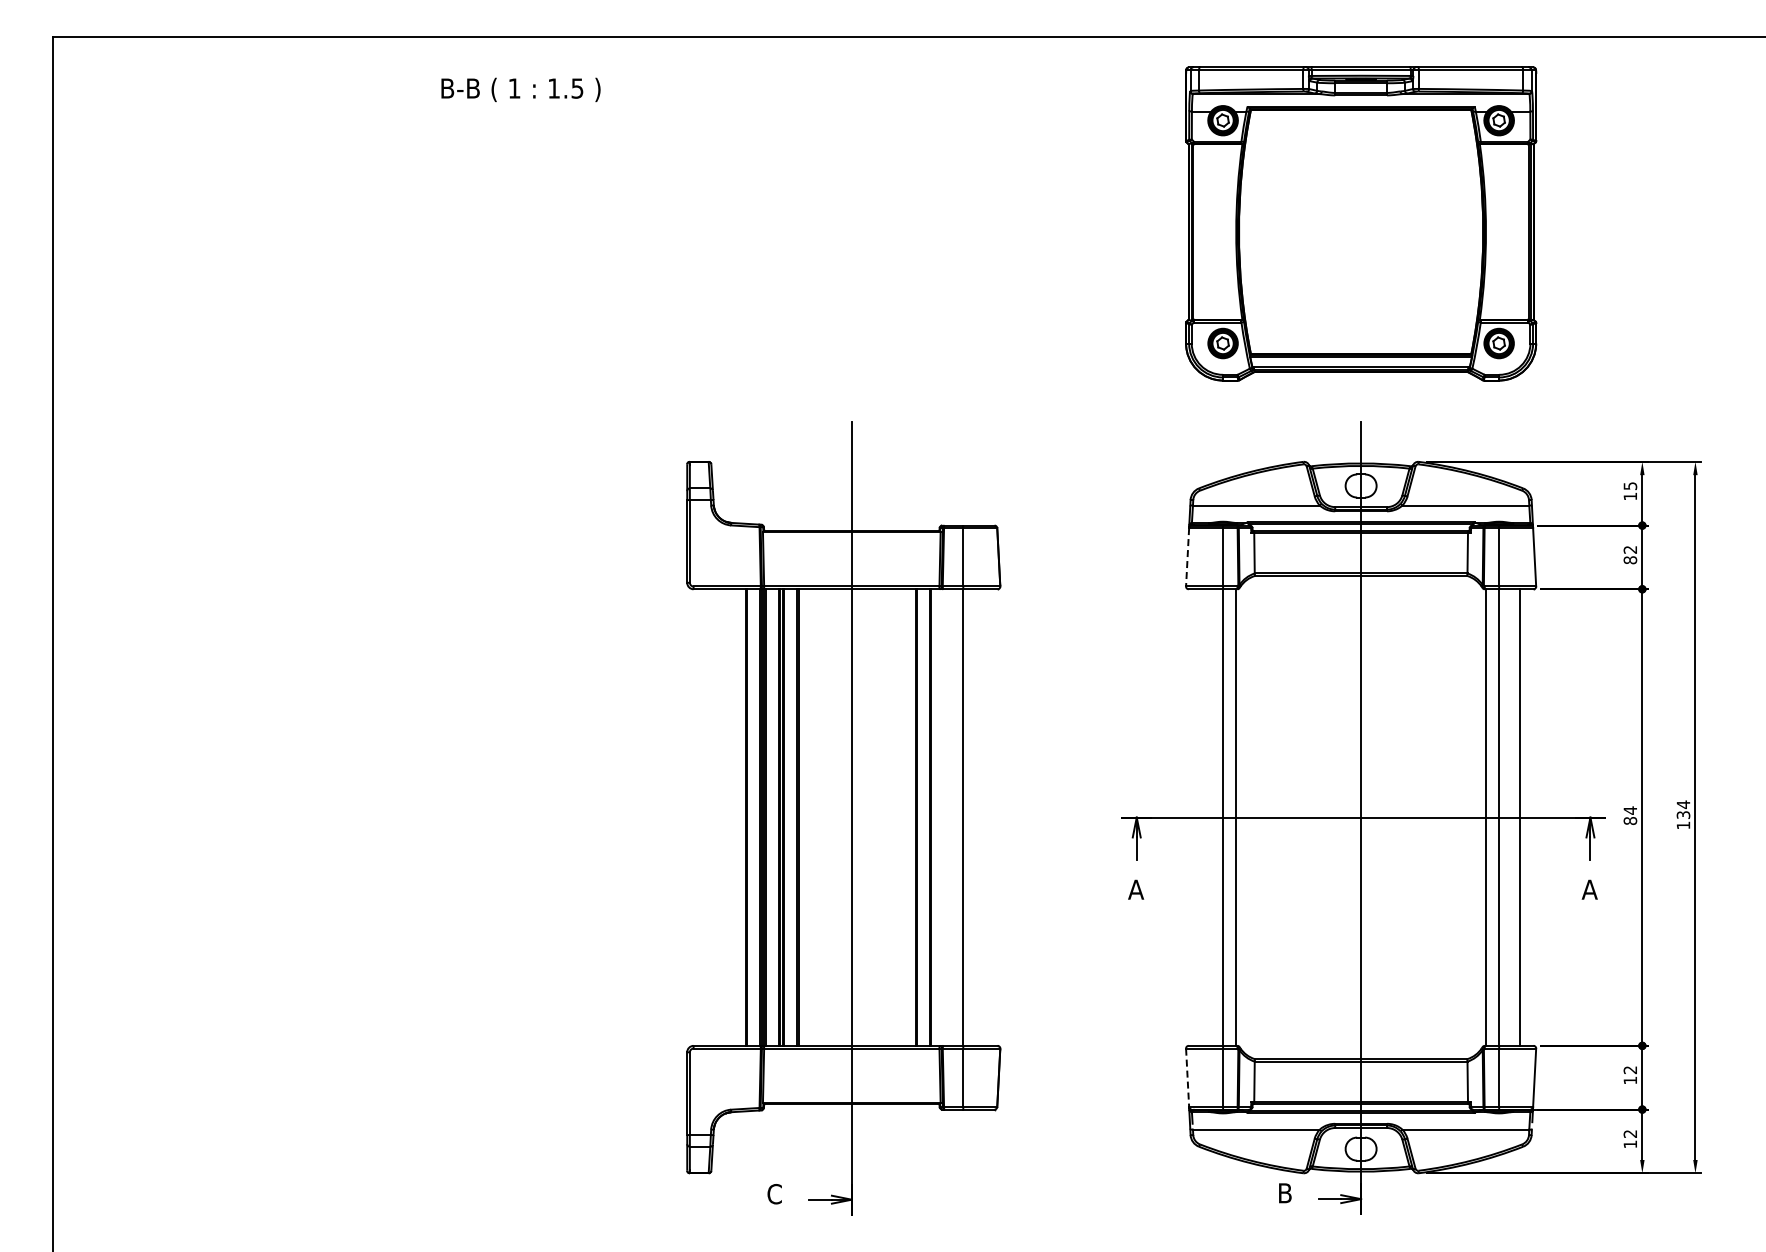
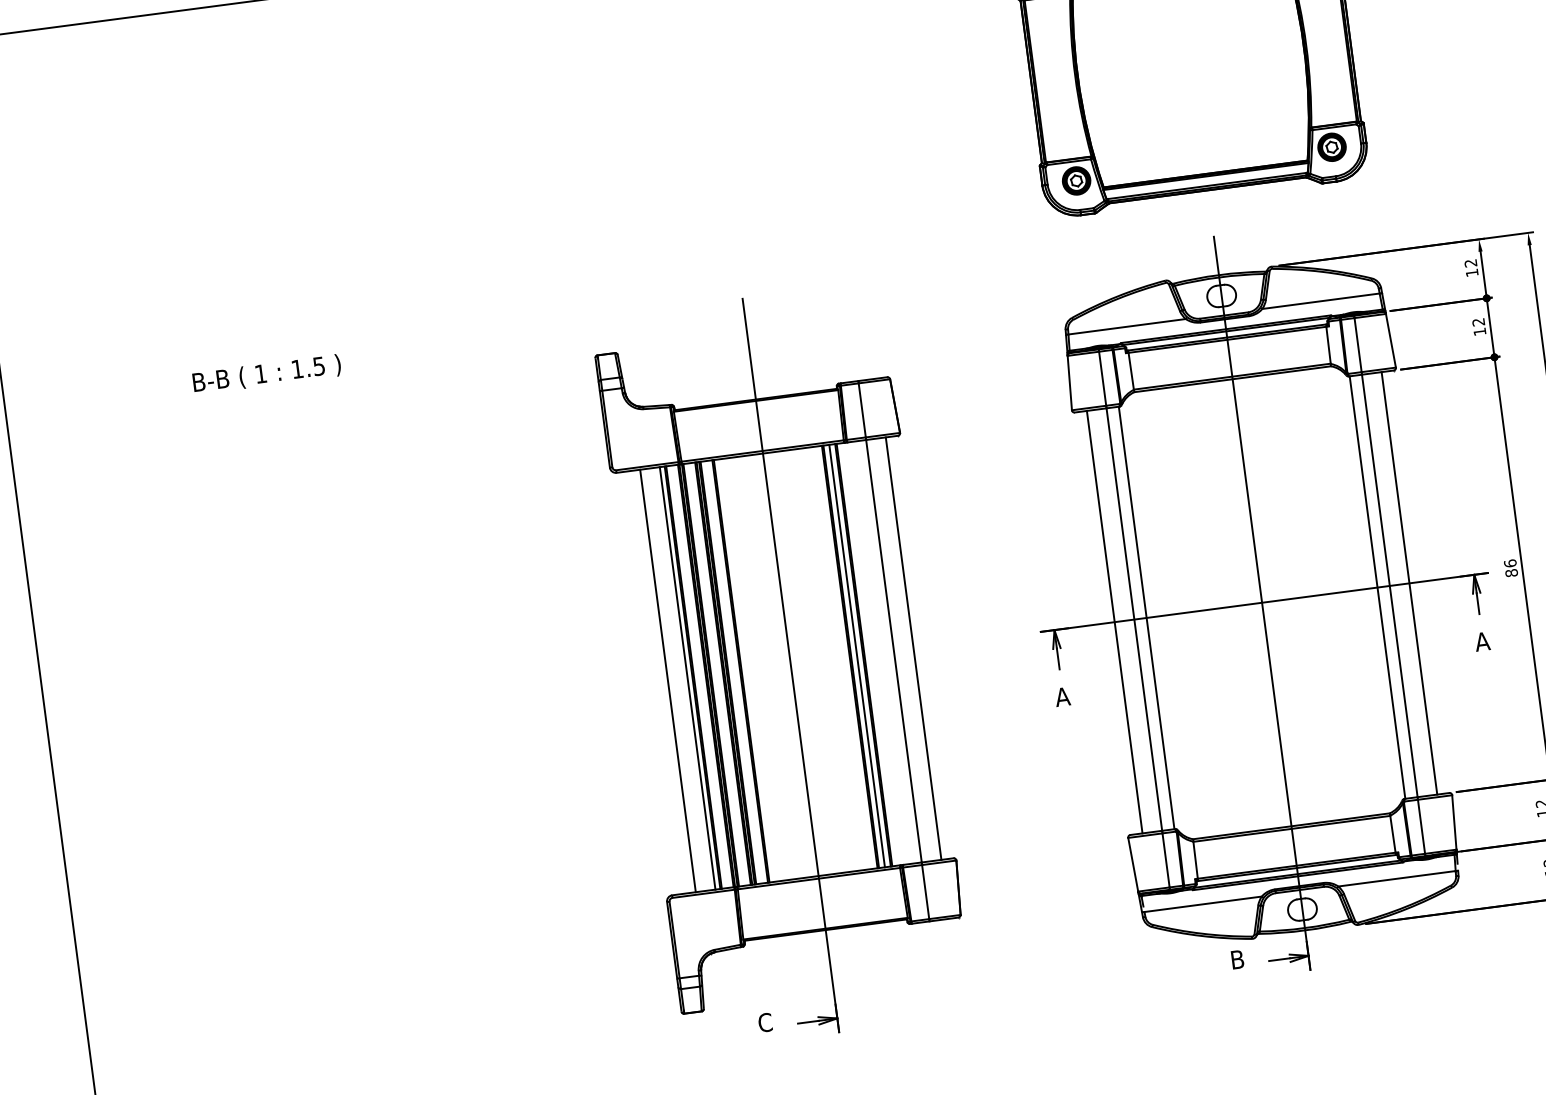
text: (520, 89) -> (266, 374), moved
text: (1630, 485) -> (1470, 262), 15 -> 12
line: (1187, 557) -> (1069, 383), dashed -> solid
text: (1630, 560) -> (1480, 332), 82 -> 12
text: (1630, 810) -> (1510, 563), 84 -> 86
line: (719, 817) -> (668, 680), added
line: (740, 817) -> (687, 678), added
line: (923, 817) -> (857, 656), added
line: (984, 817) -> (913, 648), added
line: (1201, 817) -> (1114, 622), added
line: (1187, 1078) -> (1133, 865), dashed -> solid

